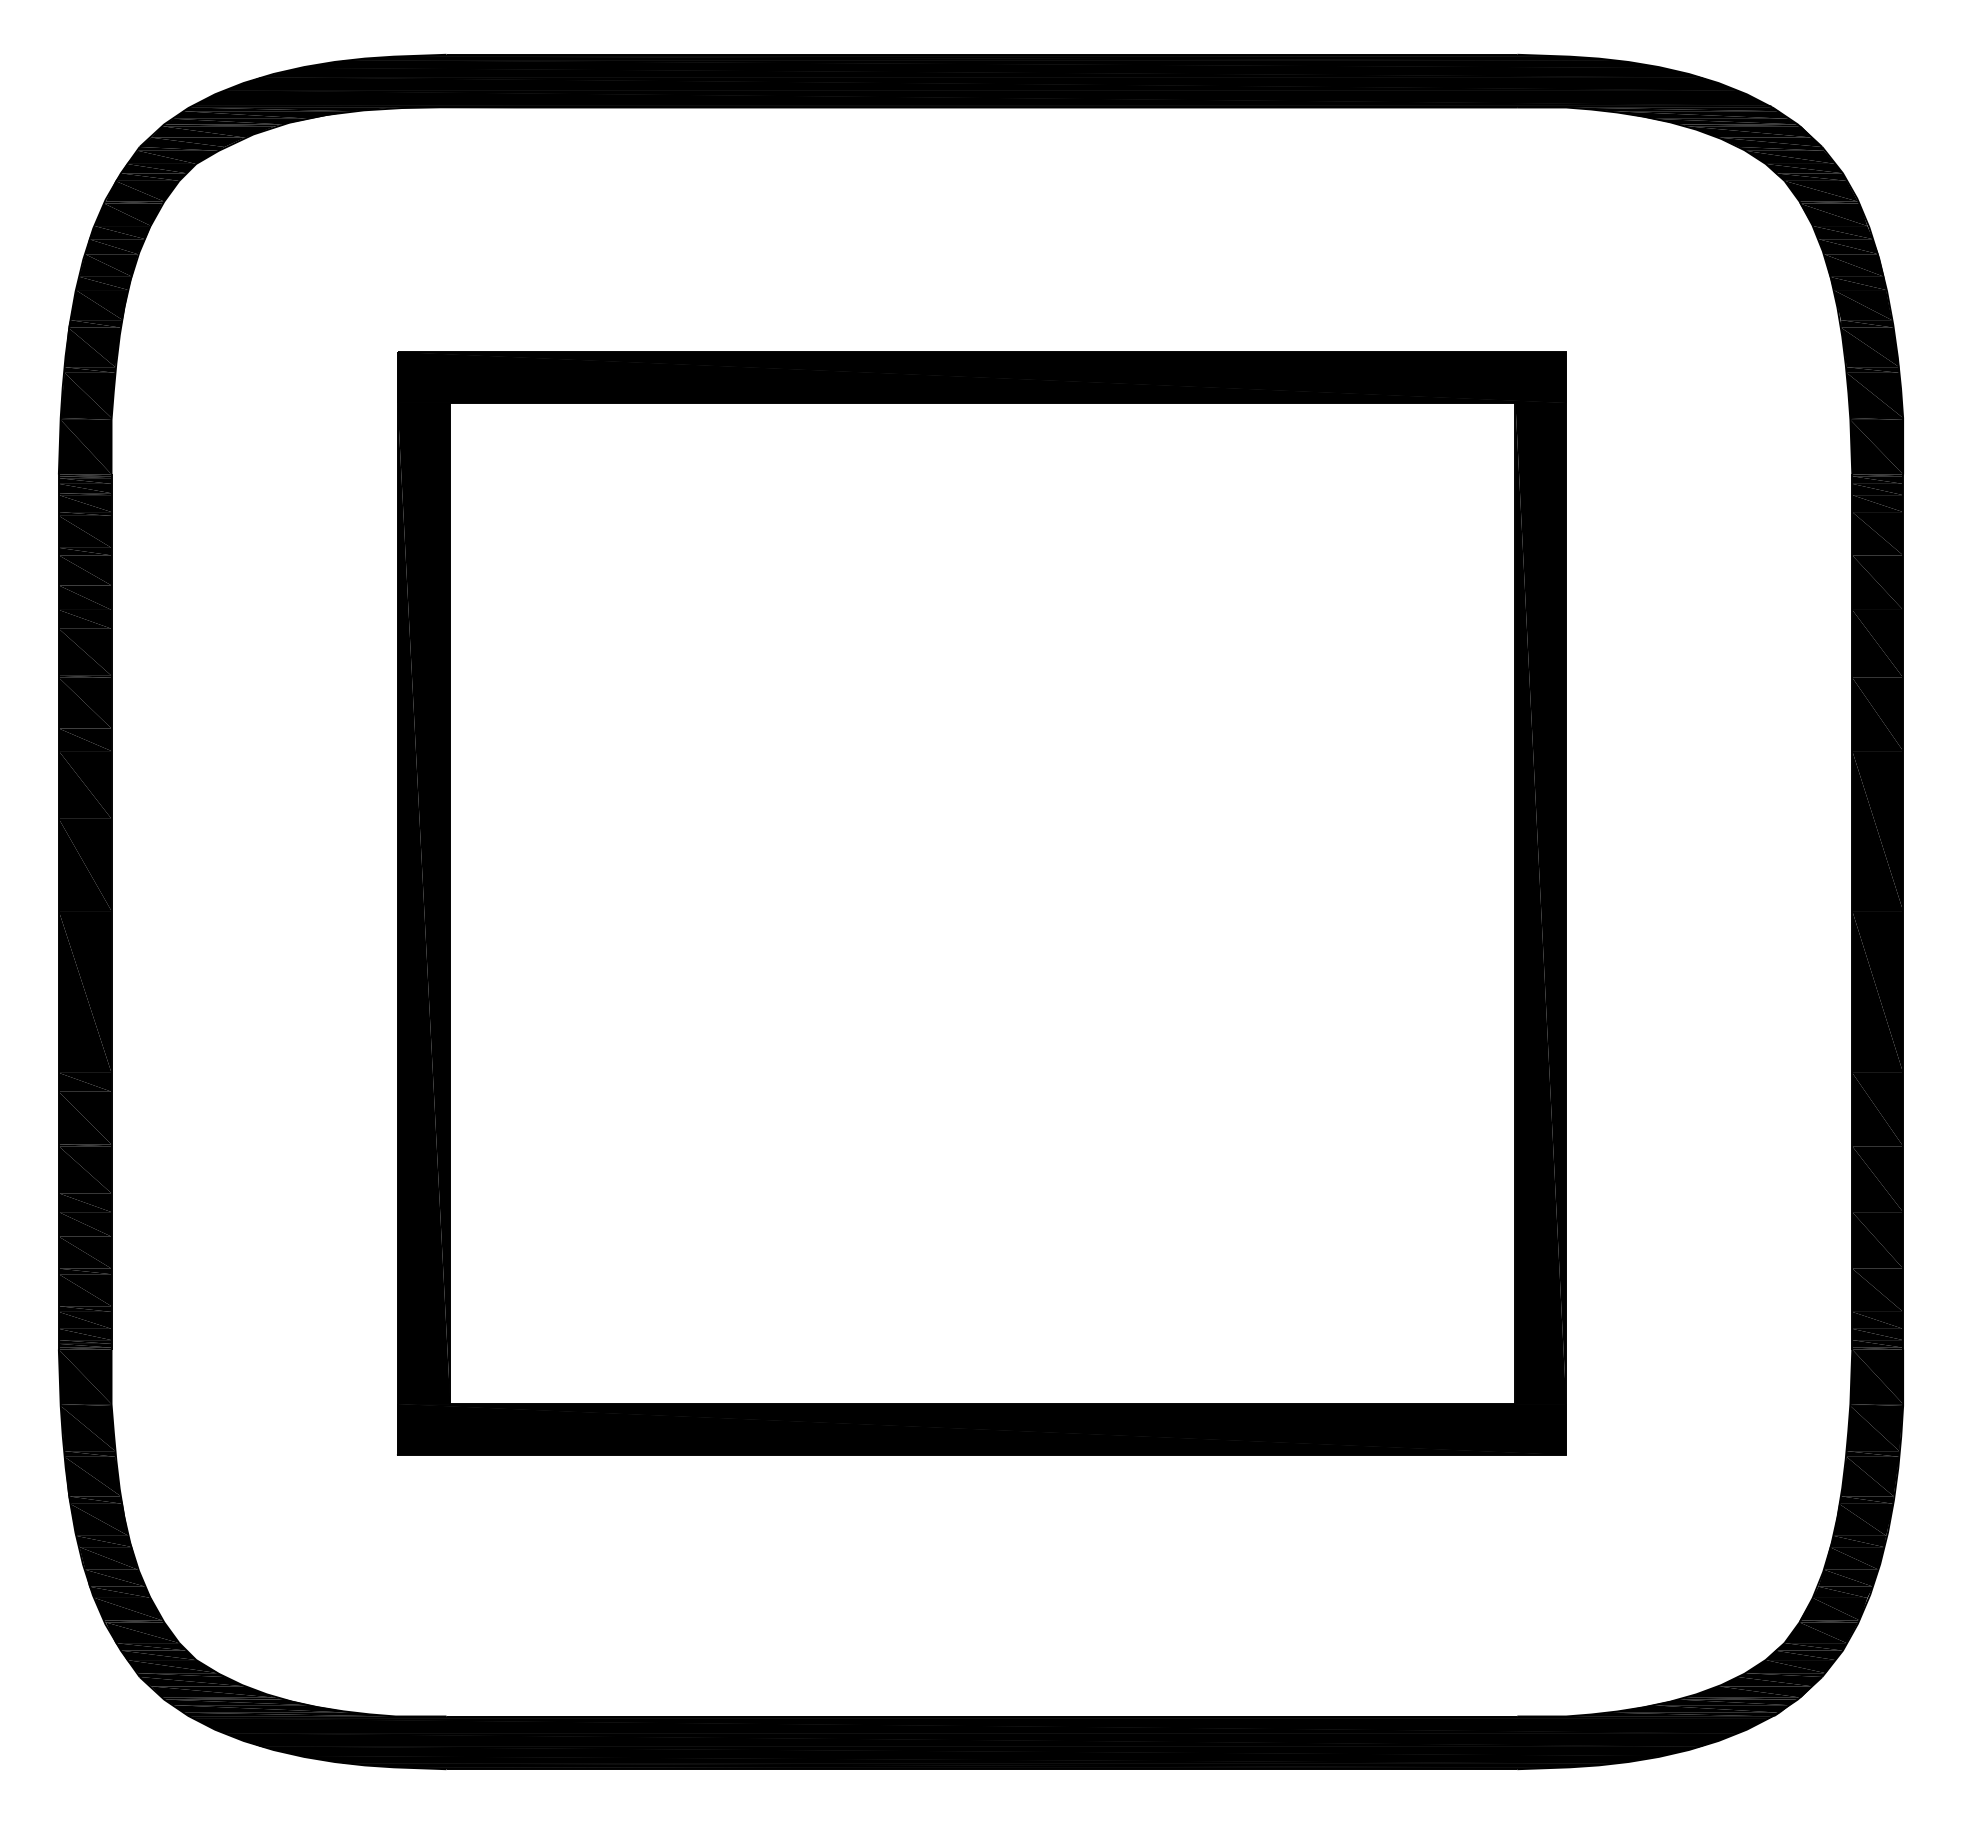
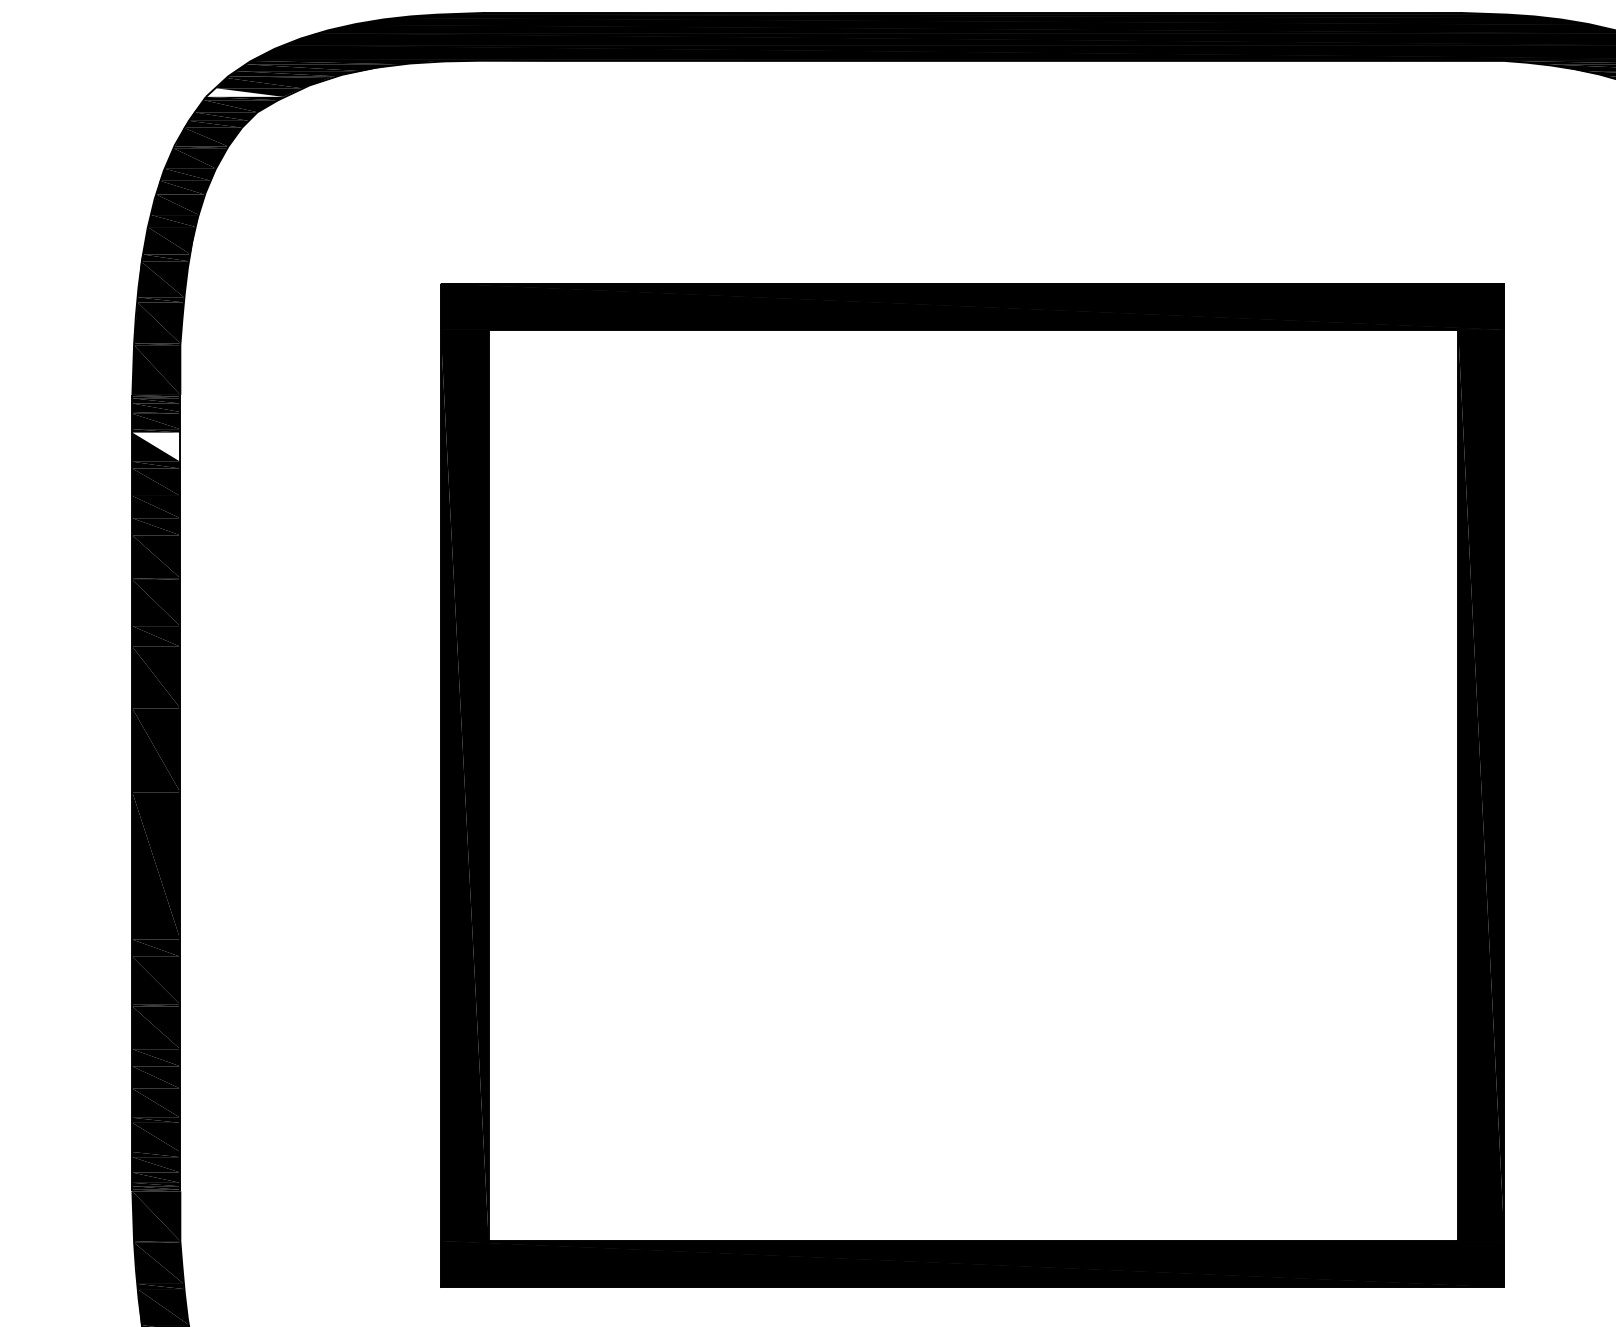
fill: (181, 142) -> (244, 92), removed
fill: (84, 531) -> (155, 446), removed

